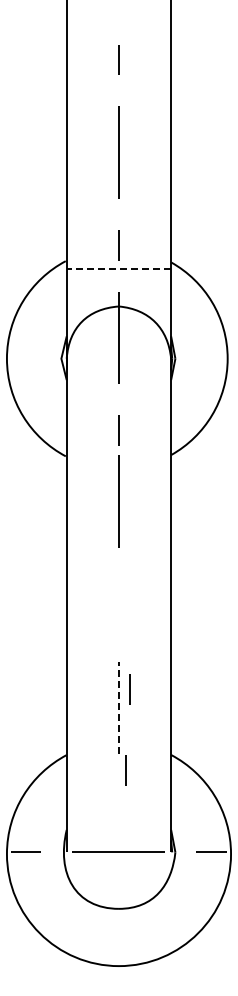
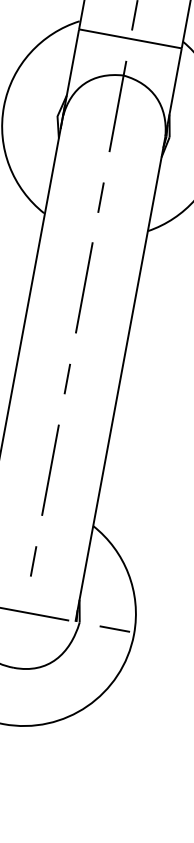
line: (118, 269) -> (129, 39), dashed -> solid
line: (118, 501) -> (83, 287), moved
line: (129, 689) -> (66, 379), moved
line: (118, 707) -> (50, 469), dashed -> solid
line: (125, 770) -> (33, 561), moved

